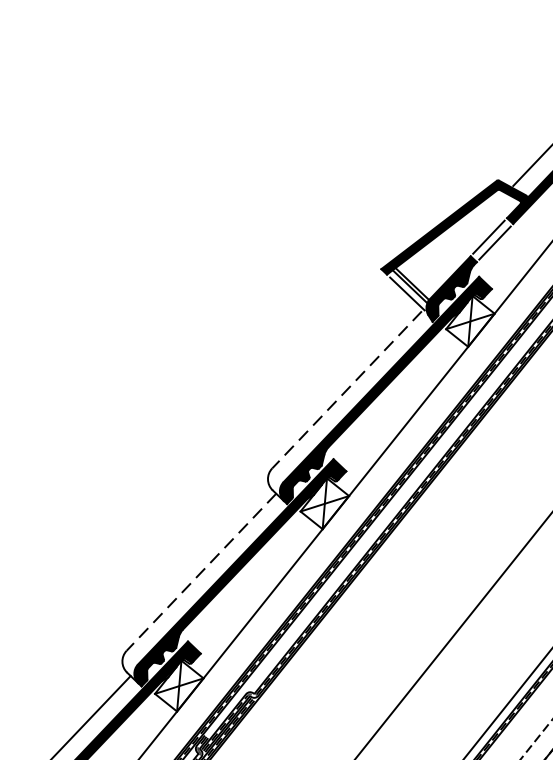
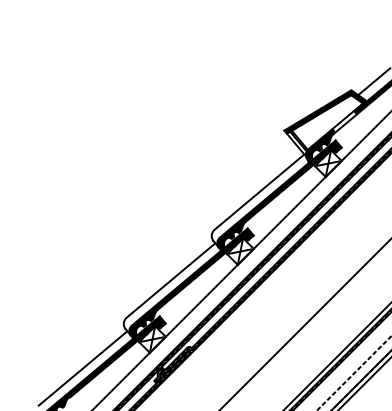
line: (346, 389) -> (258, 192), dashed -> solid
line: (202, 572) -> (171, 280), dashed -> solid

